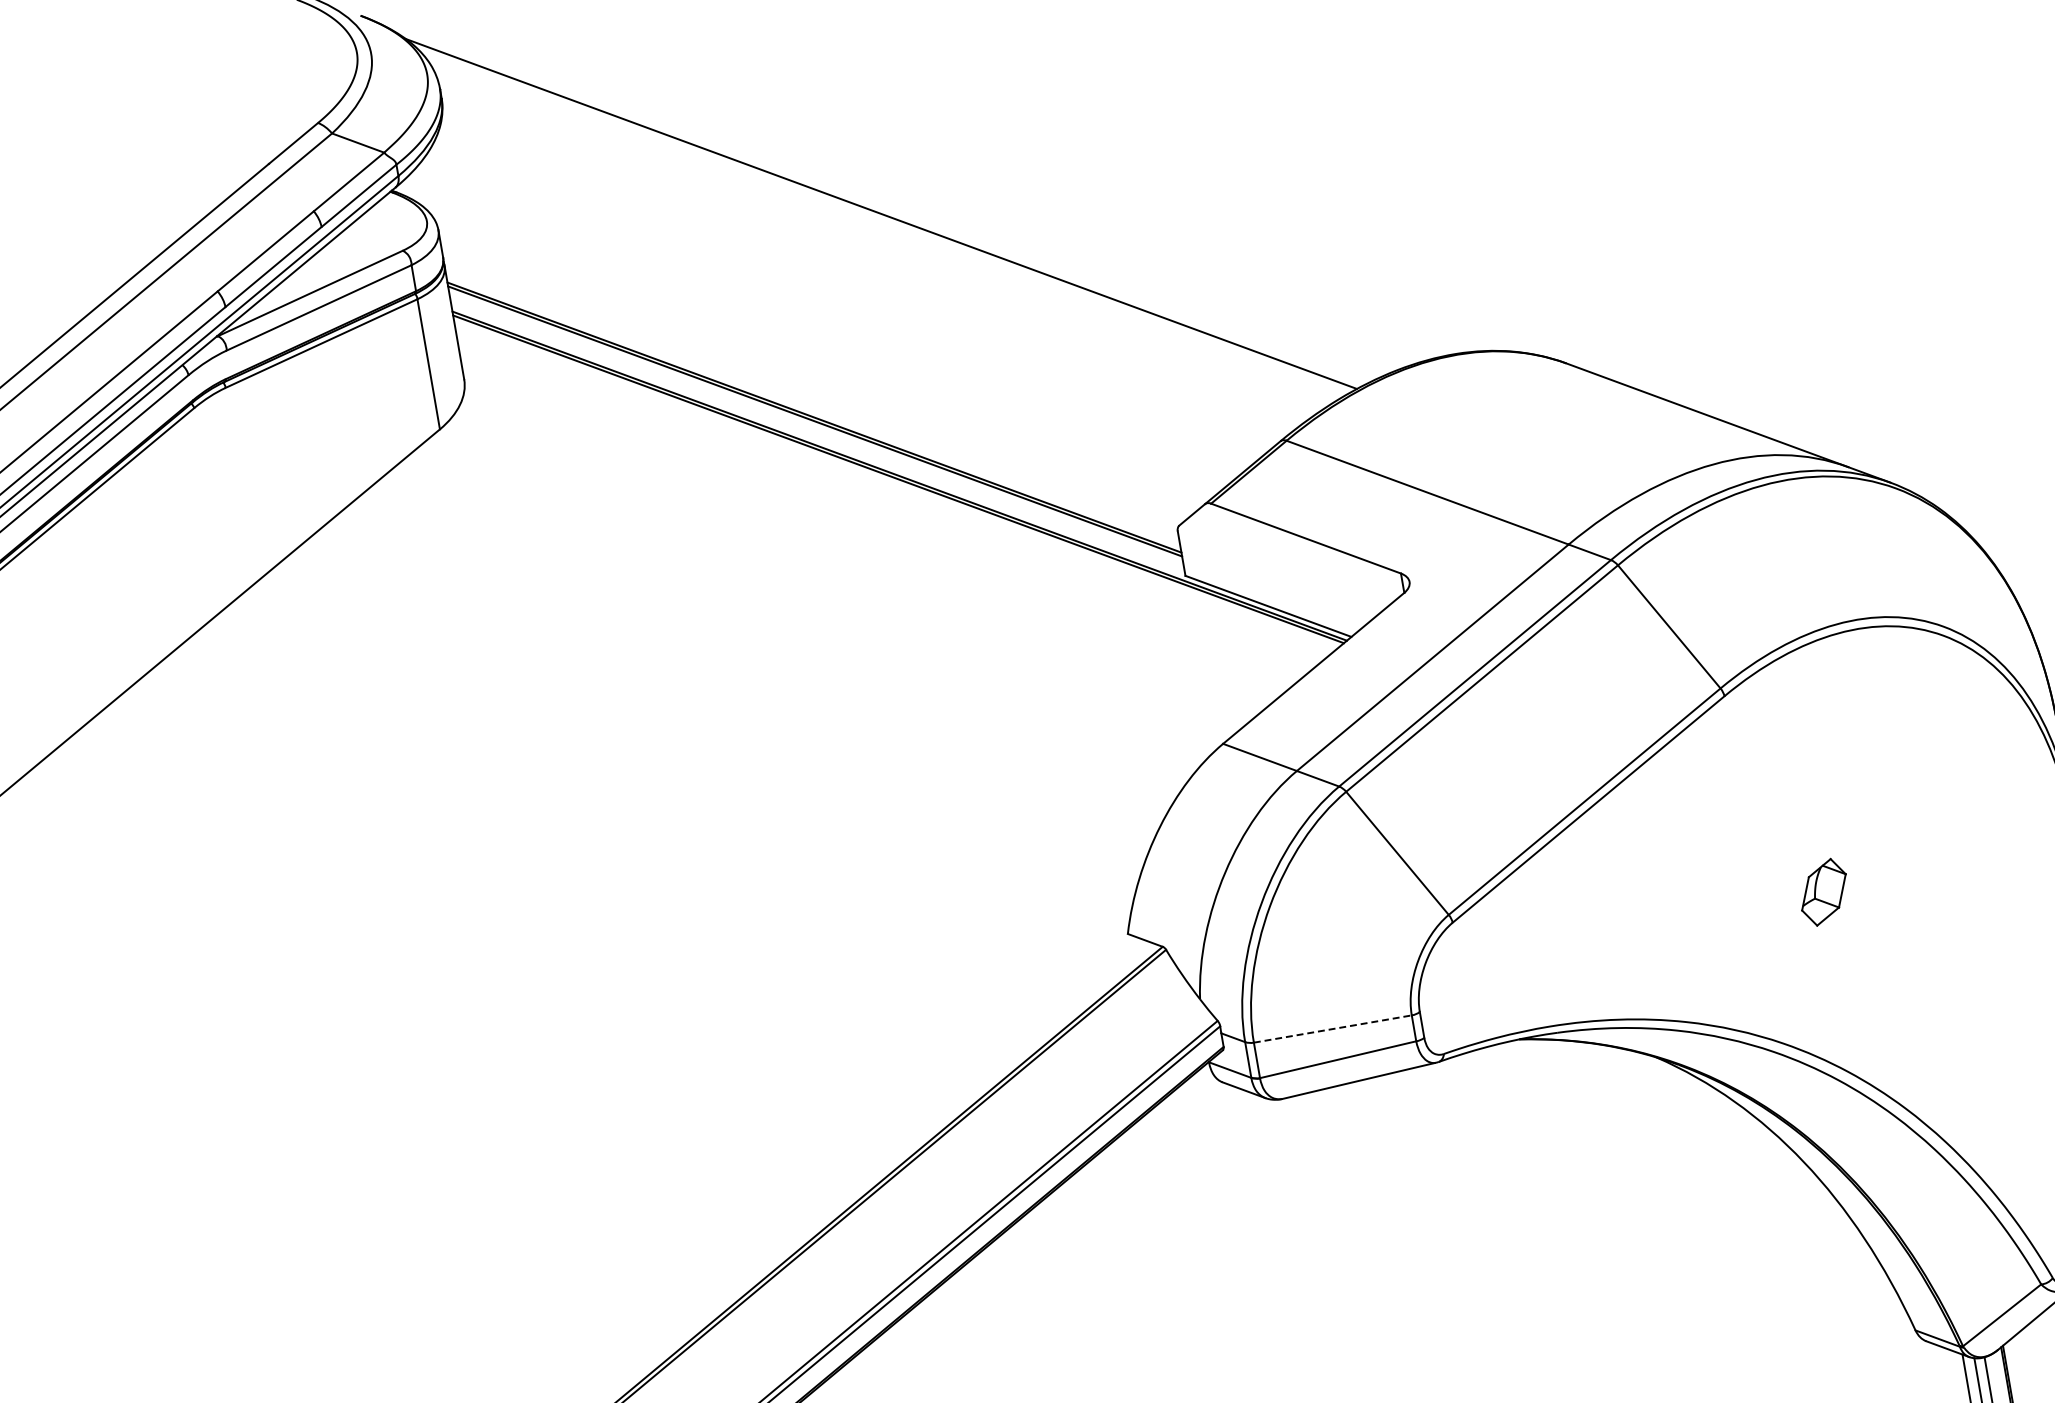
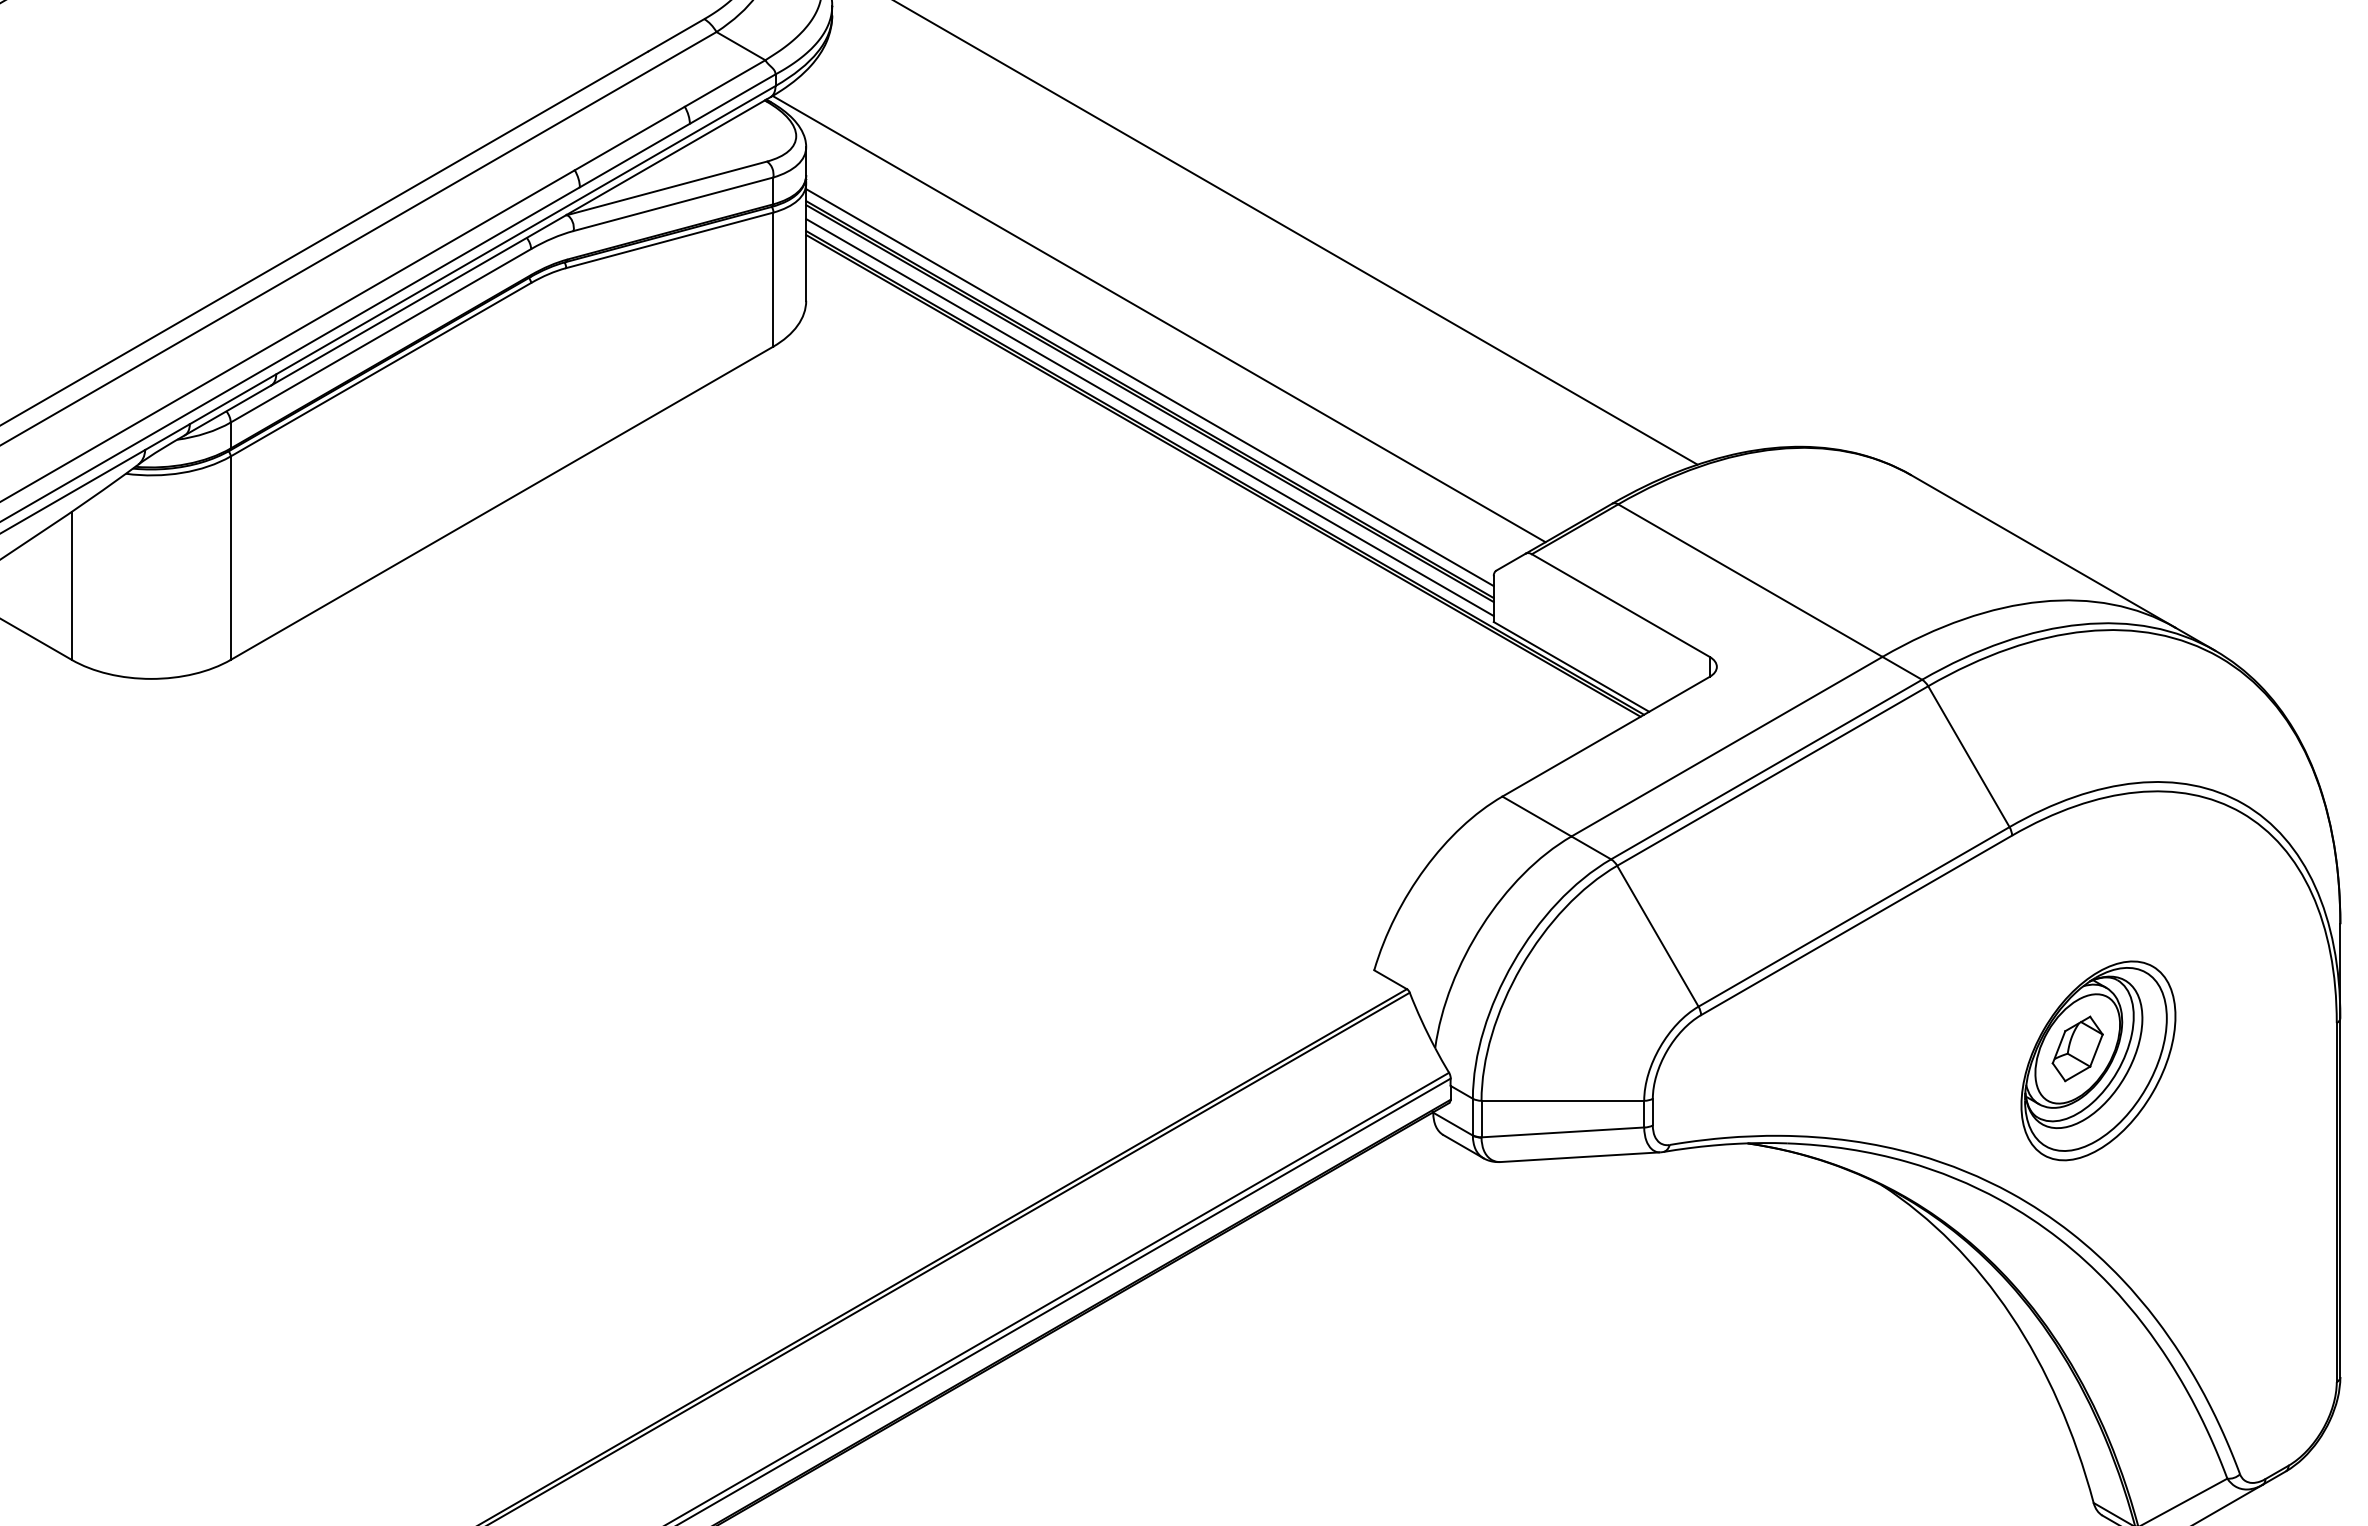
line: (809, 337) -> (1158, 318), added
line: (811, 405) -> (1149, 387), added
line: (817, 435) -> (1149, 417), added
part: (1846, 900) -> (2098, 1060), added
line: (1333, 1028) -> (1563, 1100), dashed -> solid

